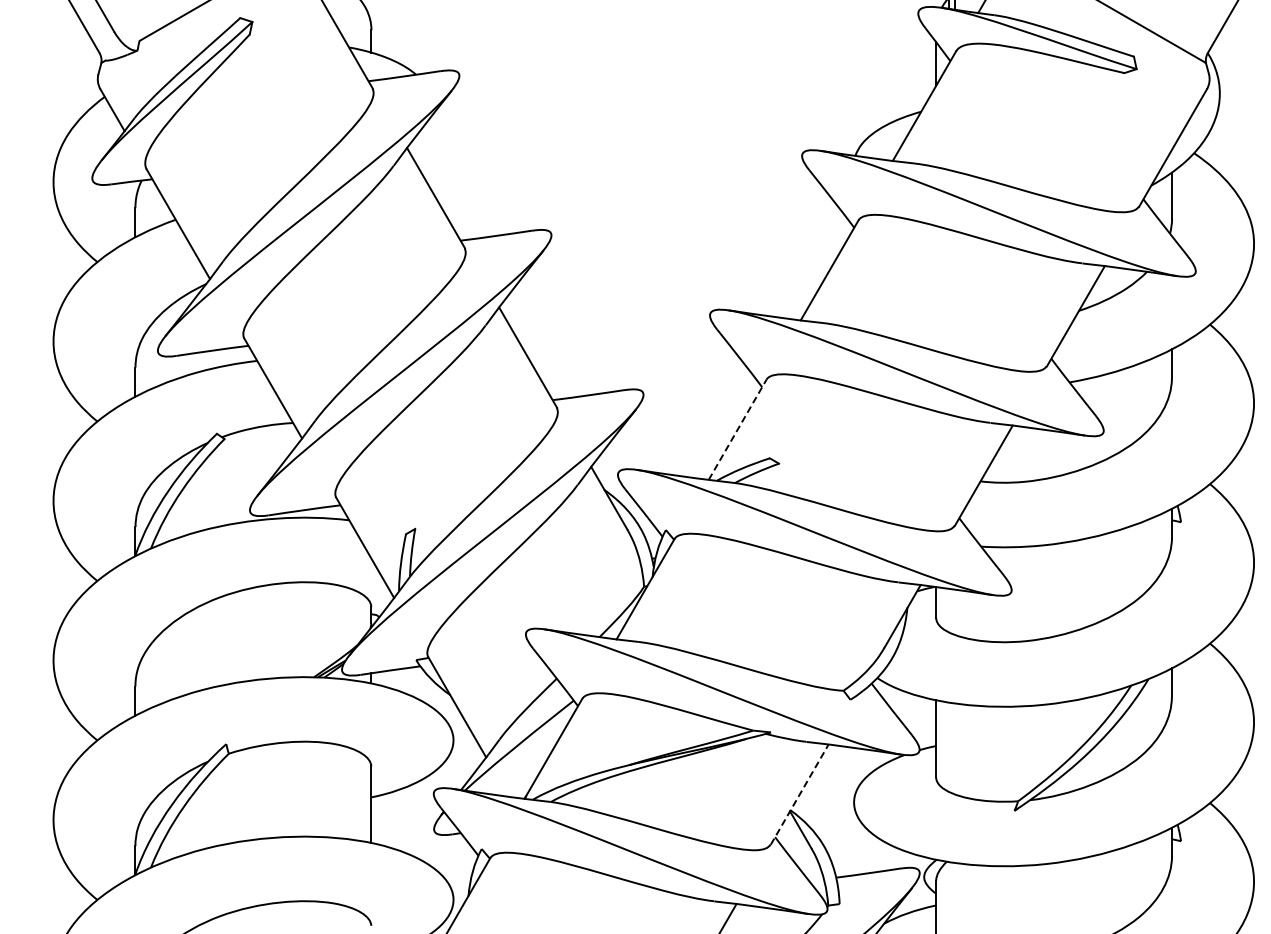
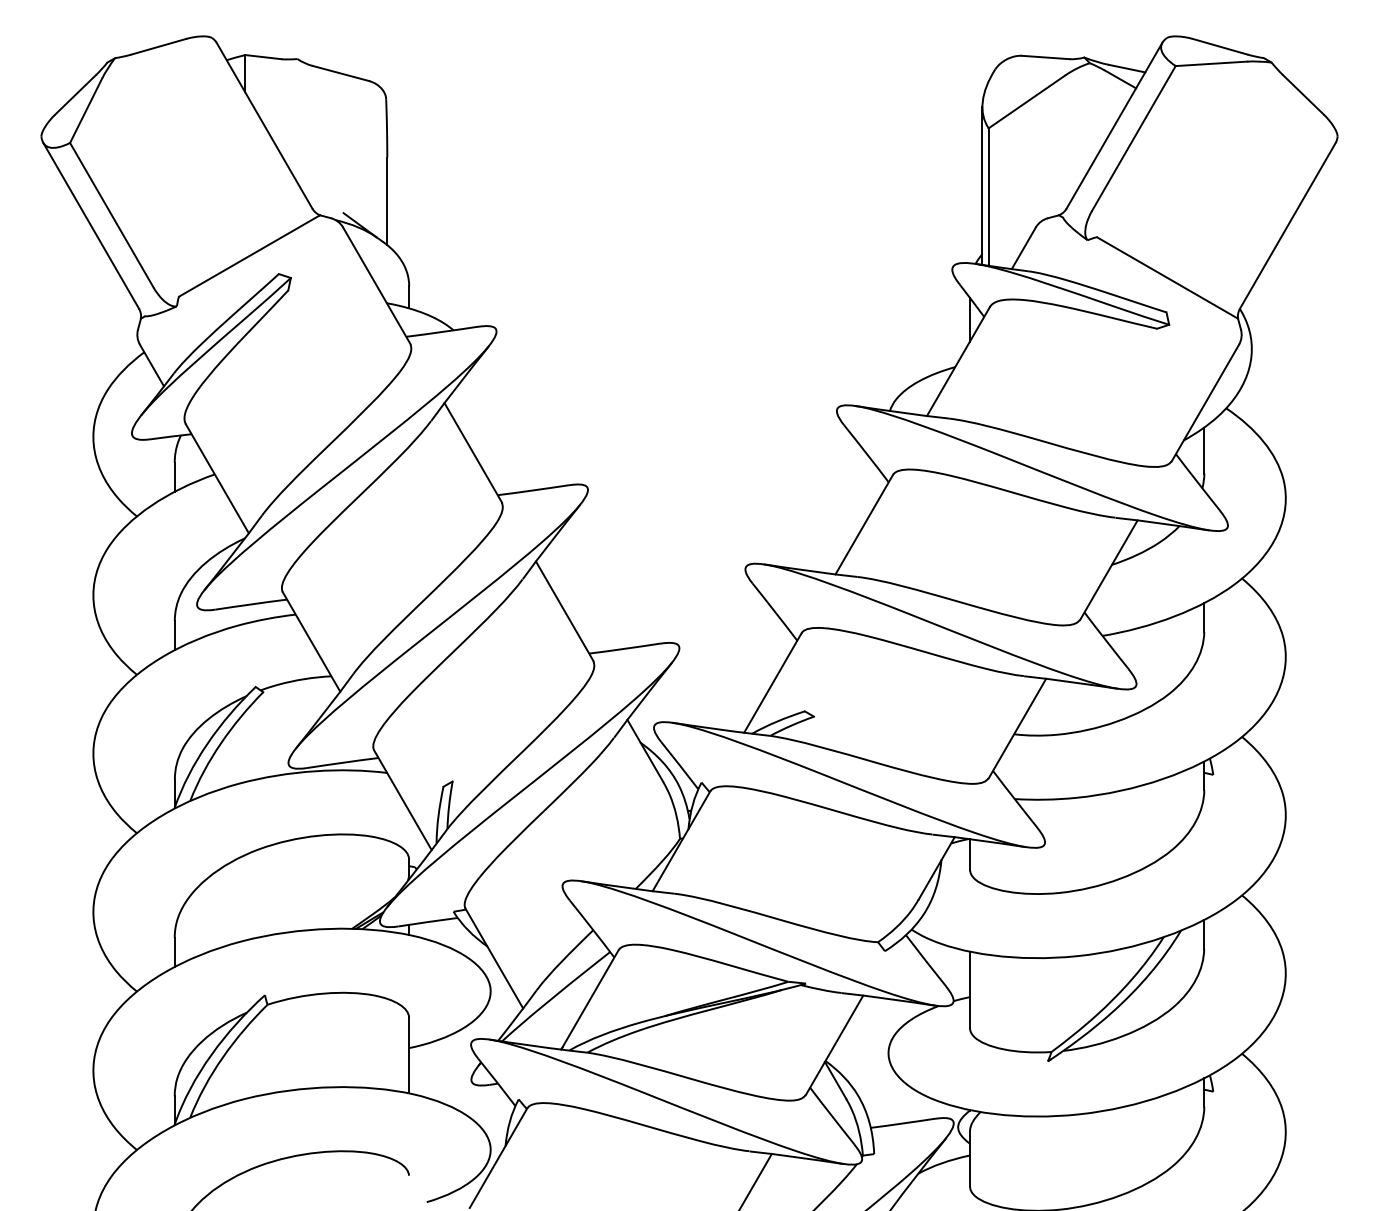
line: (738, 429) -> (773, 682), dashed -> solid
line: (799, 793) -> (834, 1044), dashed -> solid

